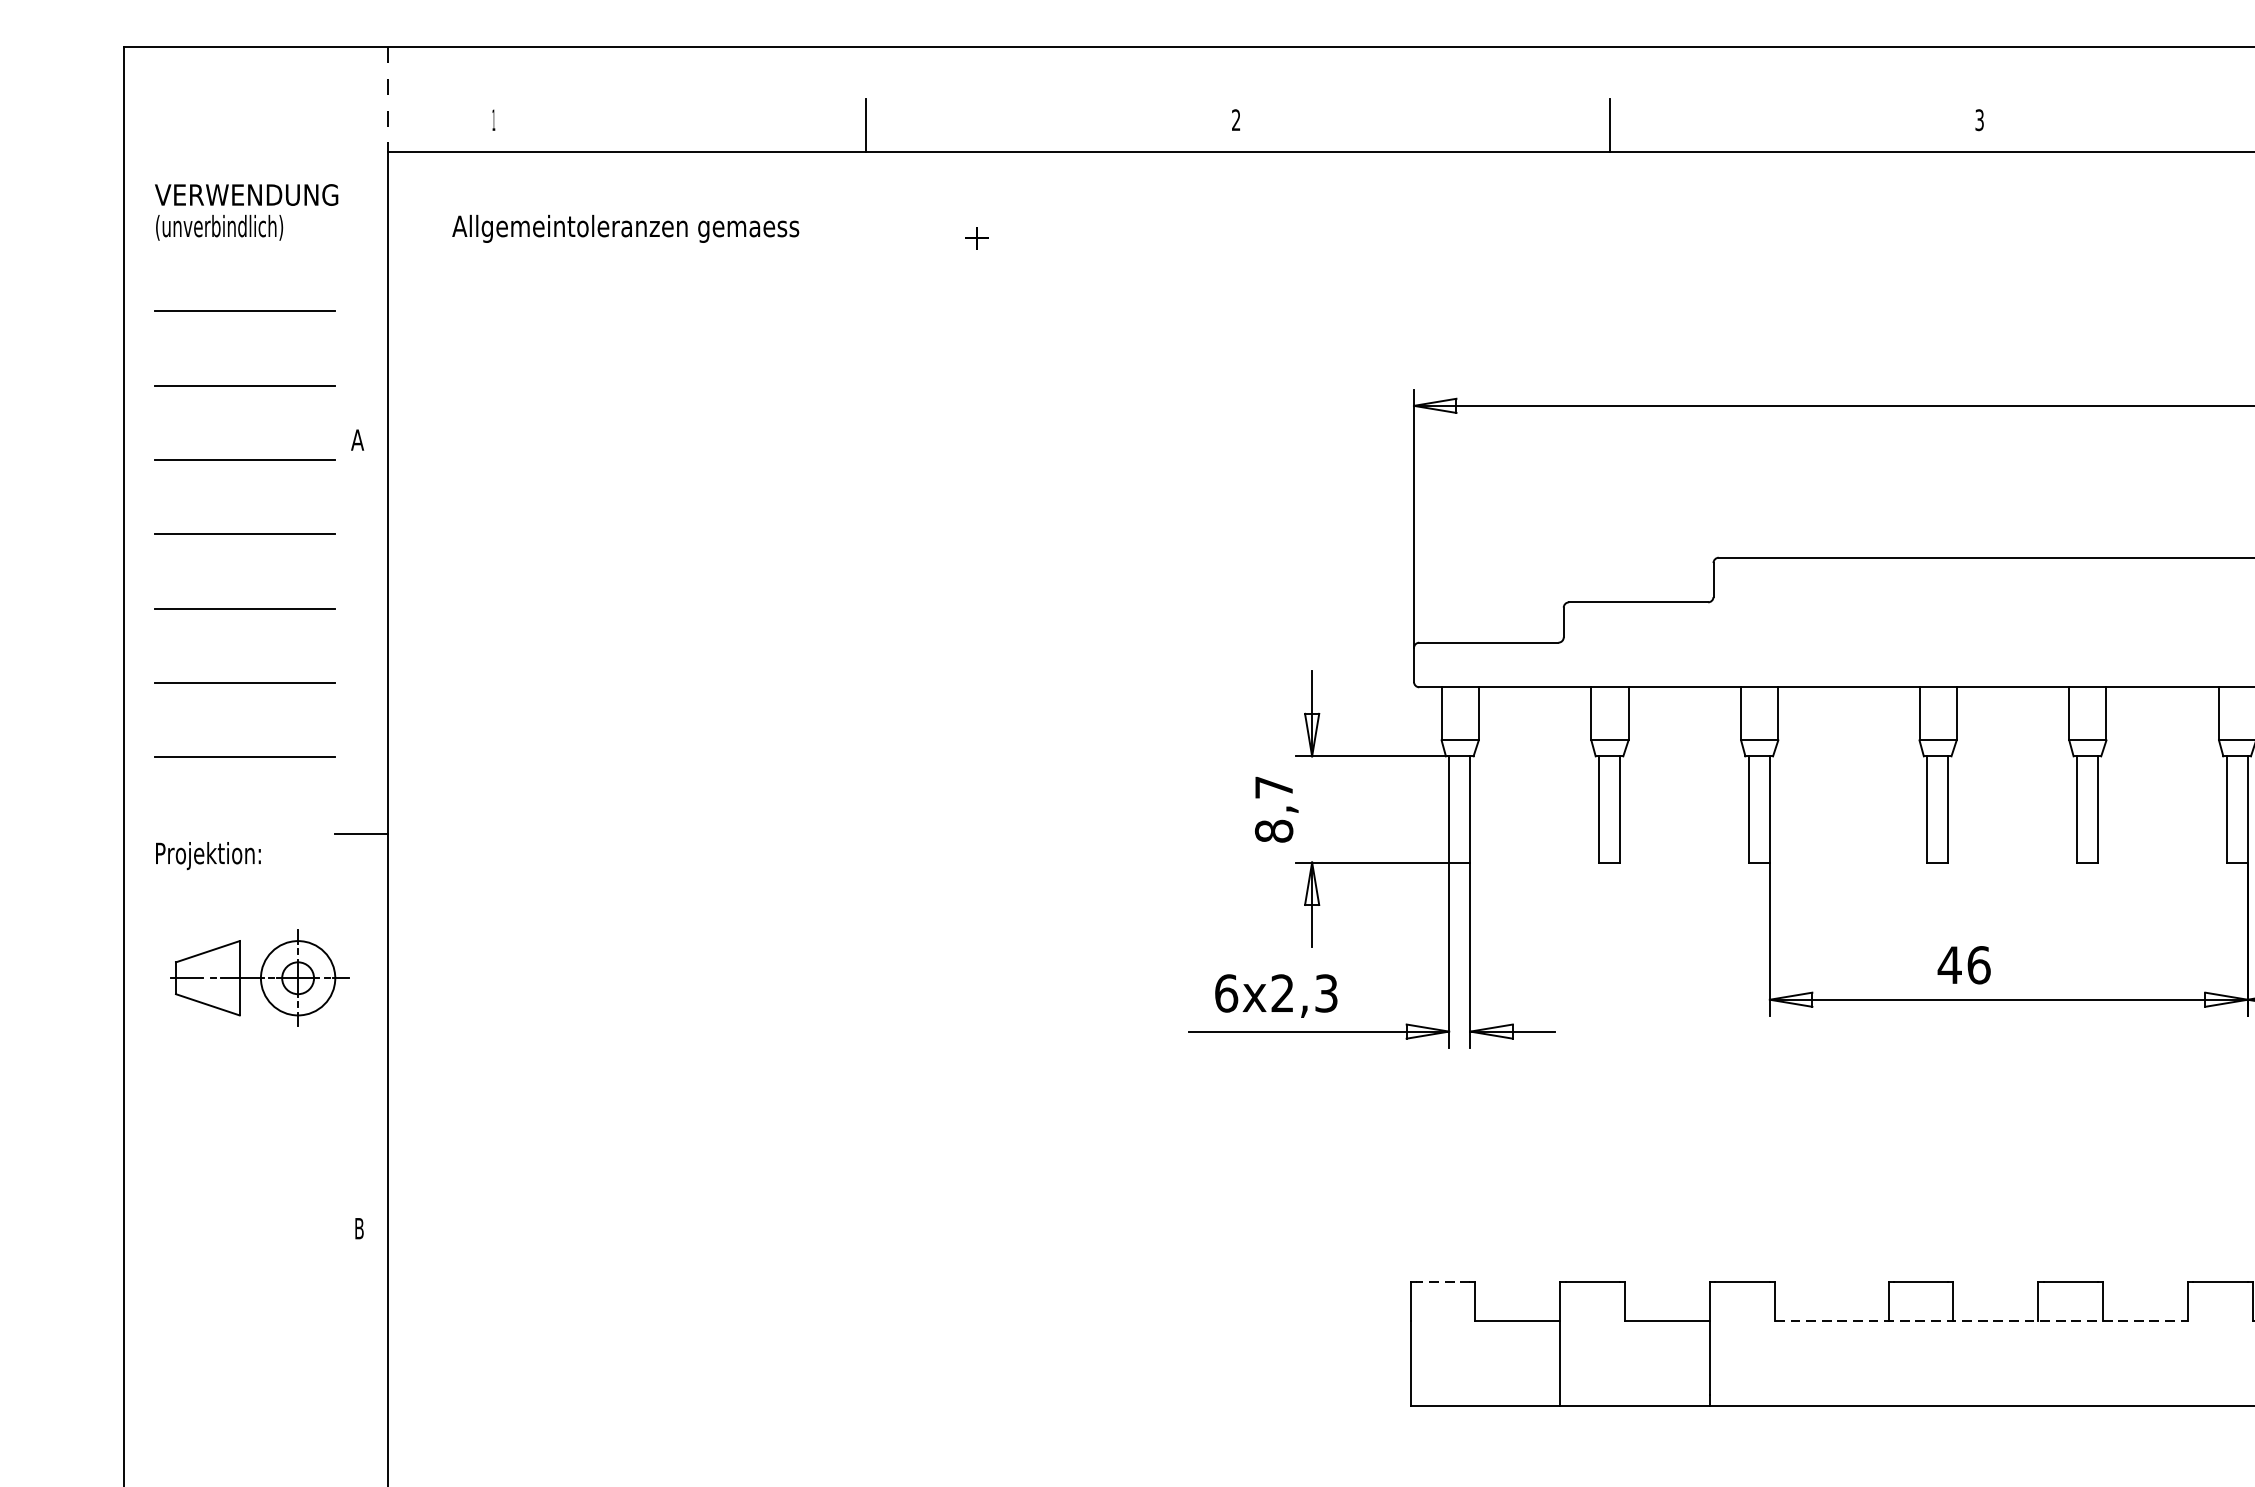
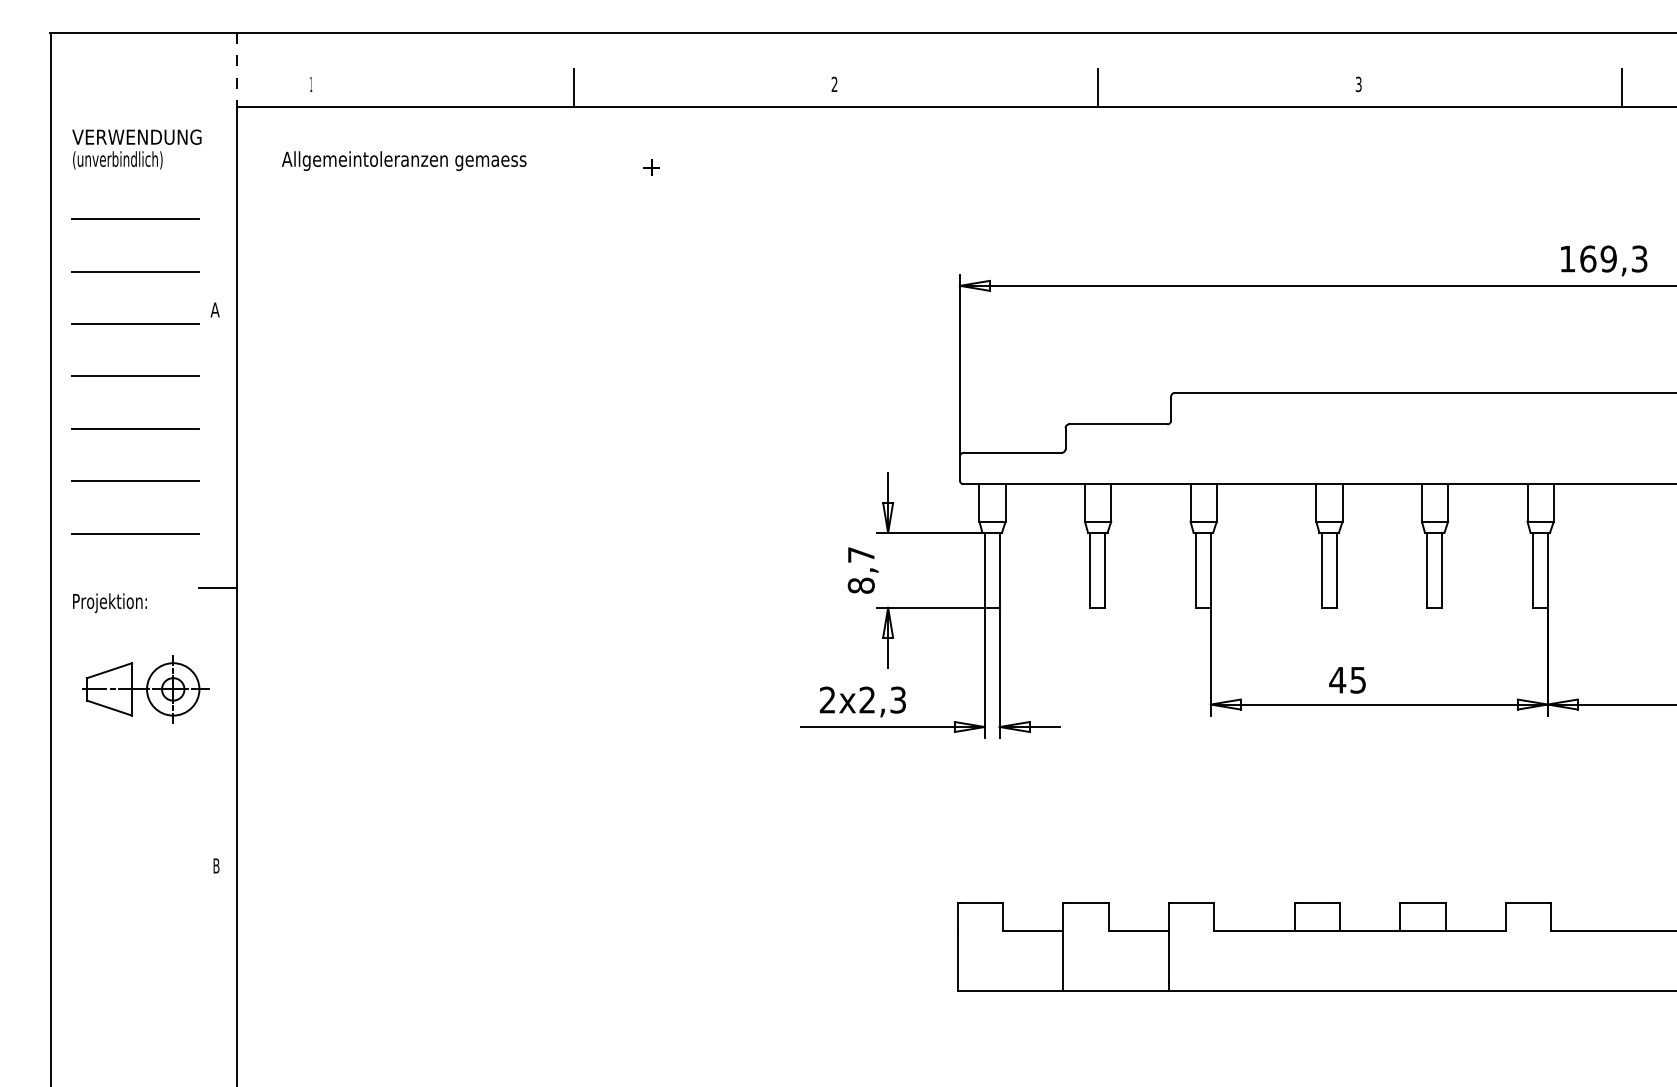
text: (1979, 964) -> (1358, 679), 46 -> 45
text: (1226, 992) -> (827, 699), 6x2,3 -> 2x2,3
line: (1441, 1281) -> (979, 903), dashed -> solid
line: (1982, 1320) -> (1360, 930), dashed -> solid

